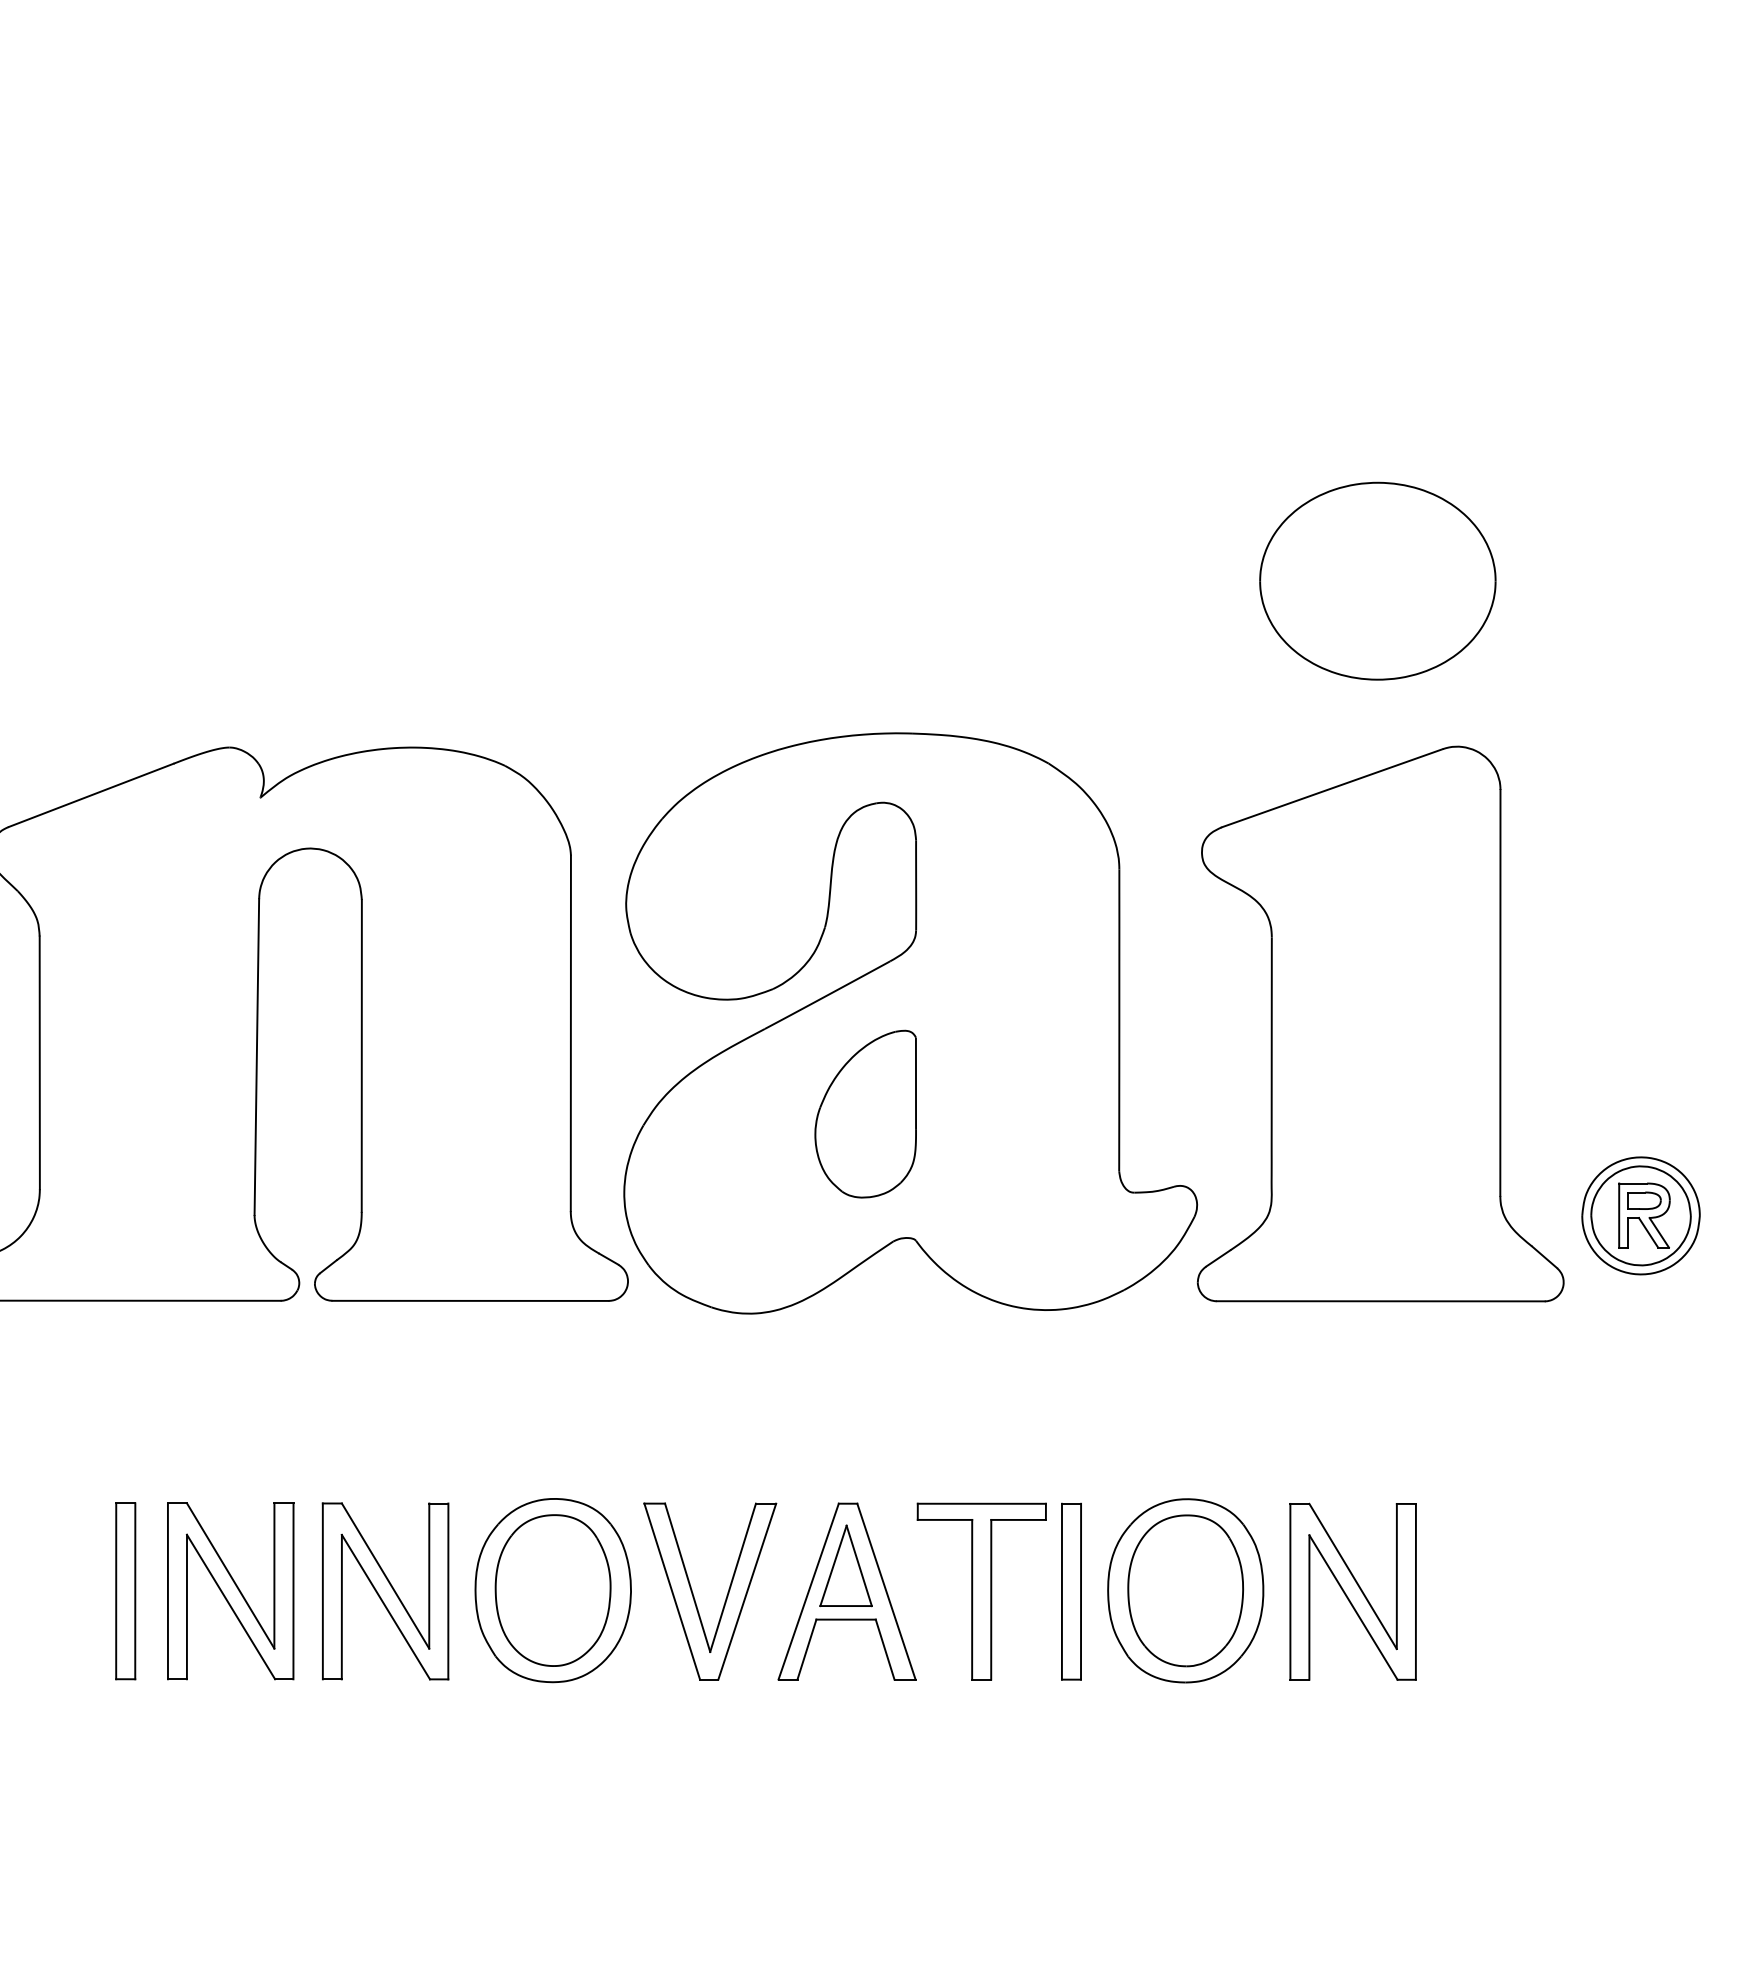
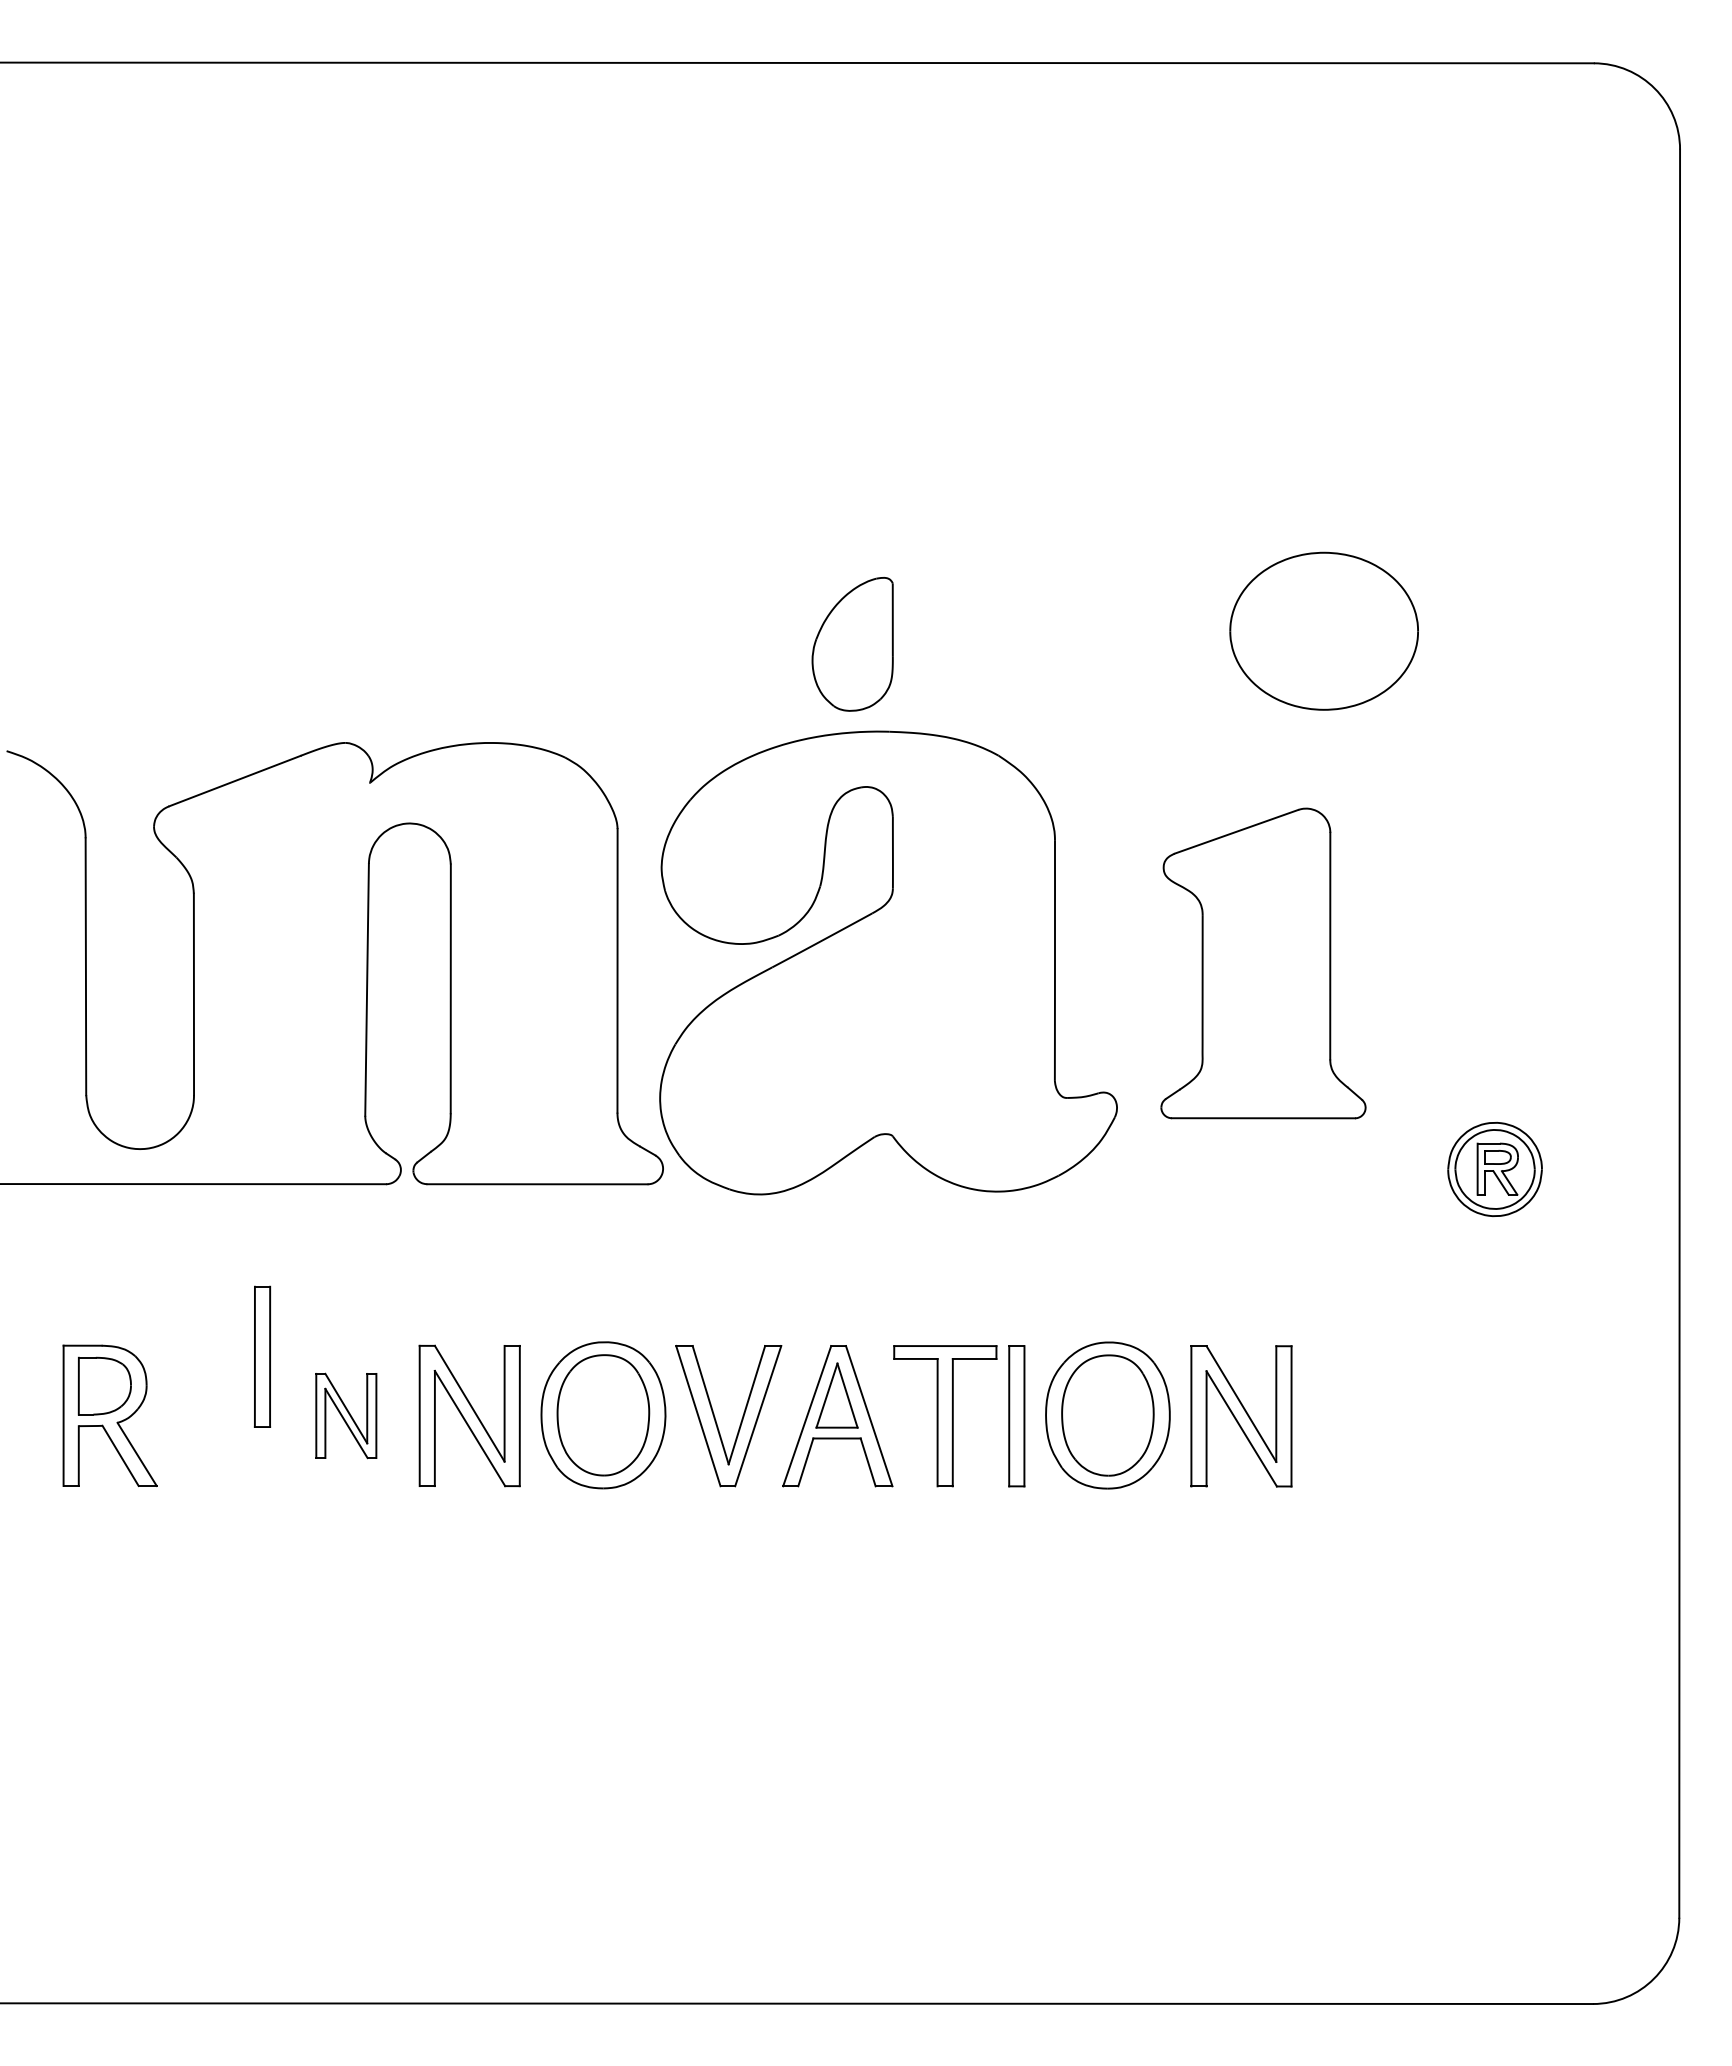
part: (1377, 580) -> (1323, 630), moved
part: (1380, 1024) -> (1263, 963), size x0.7
part: (865, 1114) -> (852, 644), moved
part: (1640, 1214) -> (1494, 1168), moved
part: (125, 1590) -> (262, 1356), moved
part: (231, 1590) -> (346, 1415), size x0.6

